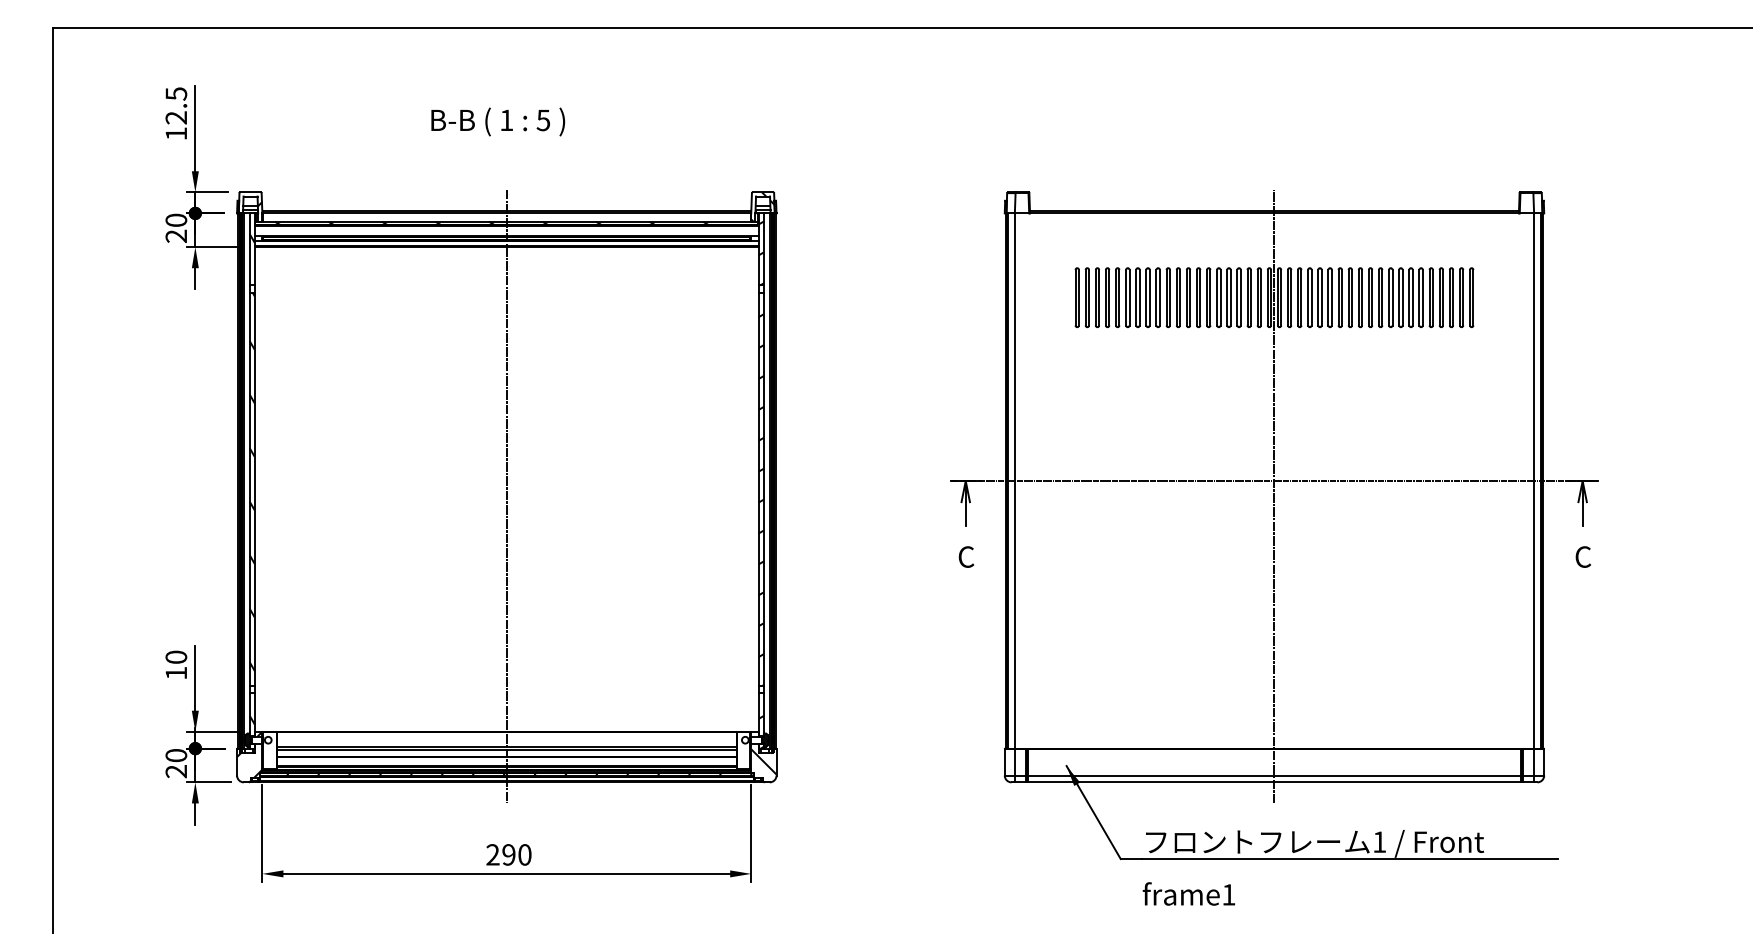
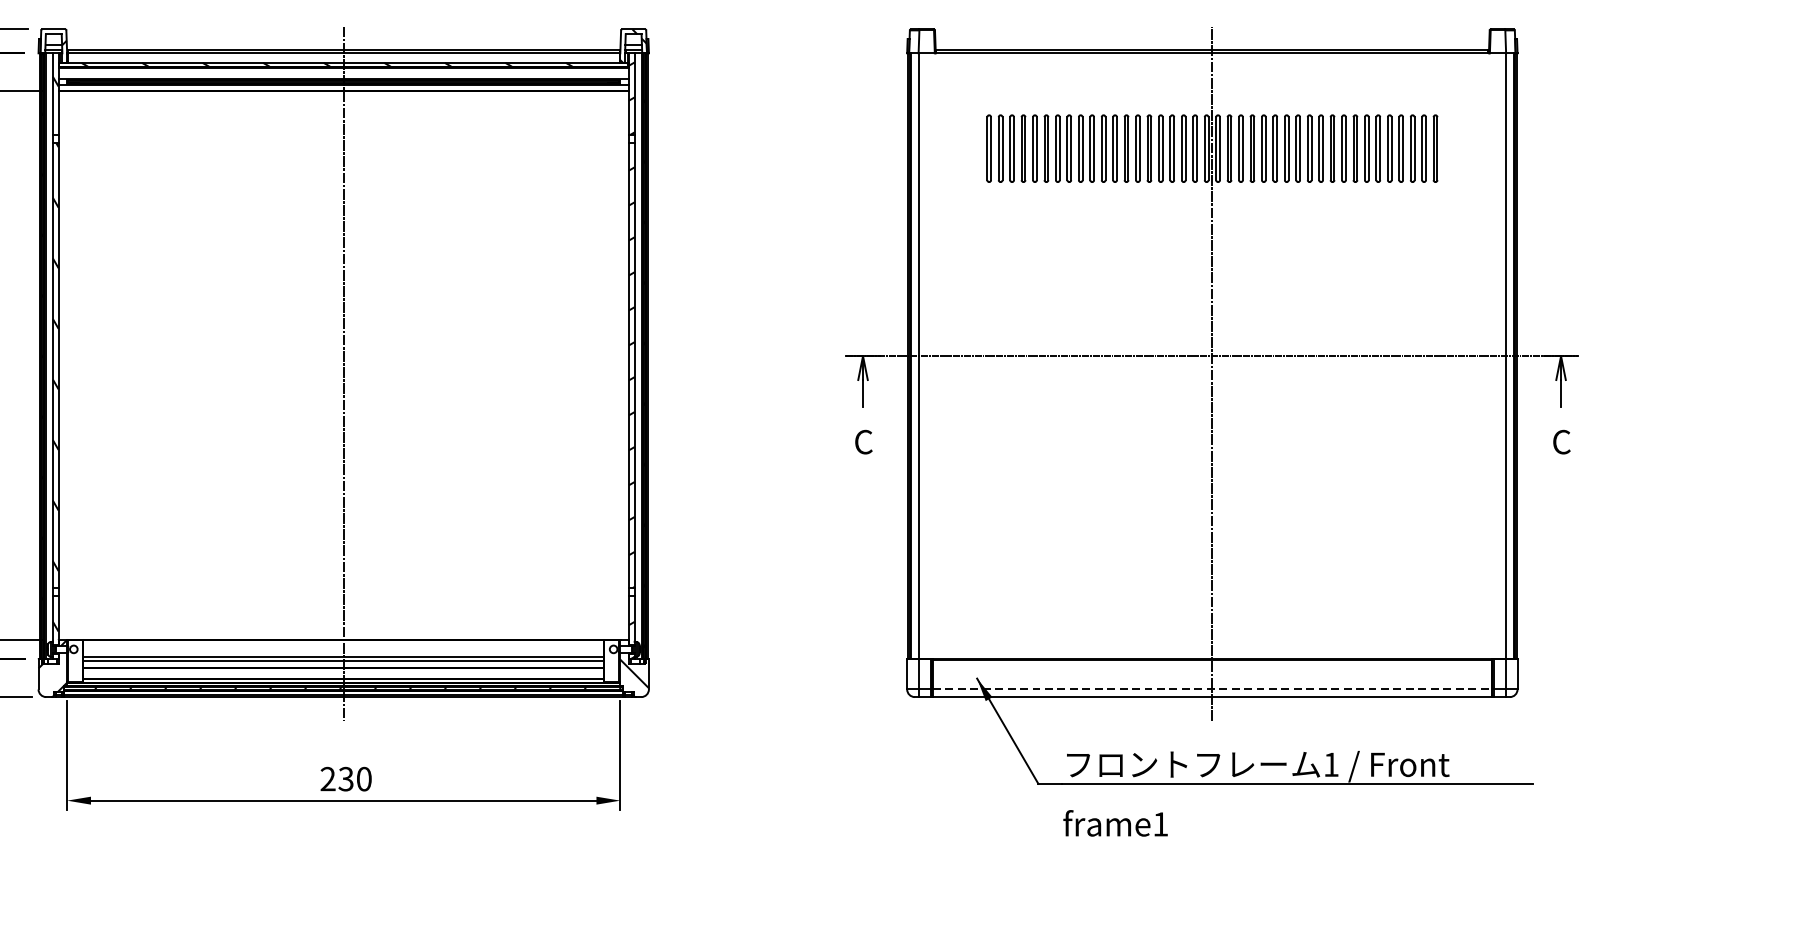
line: (1274, 775) -> (1212, 689), solid -> dashed
text: (508, 854) -> (345, 778), 290 -> 230

